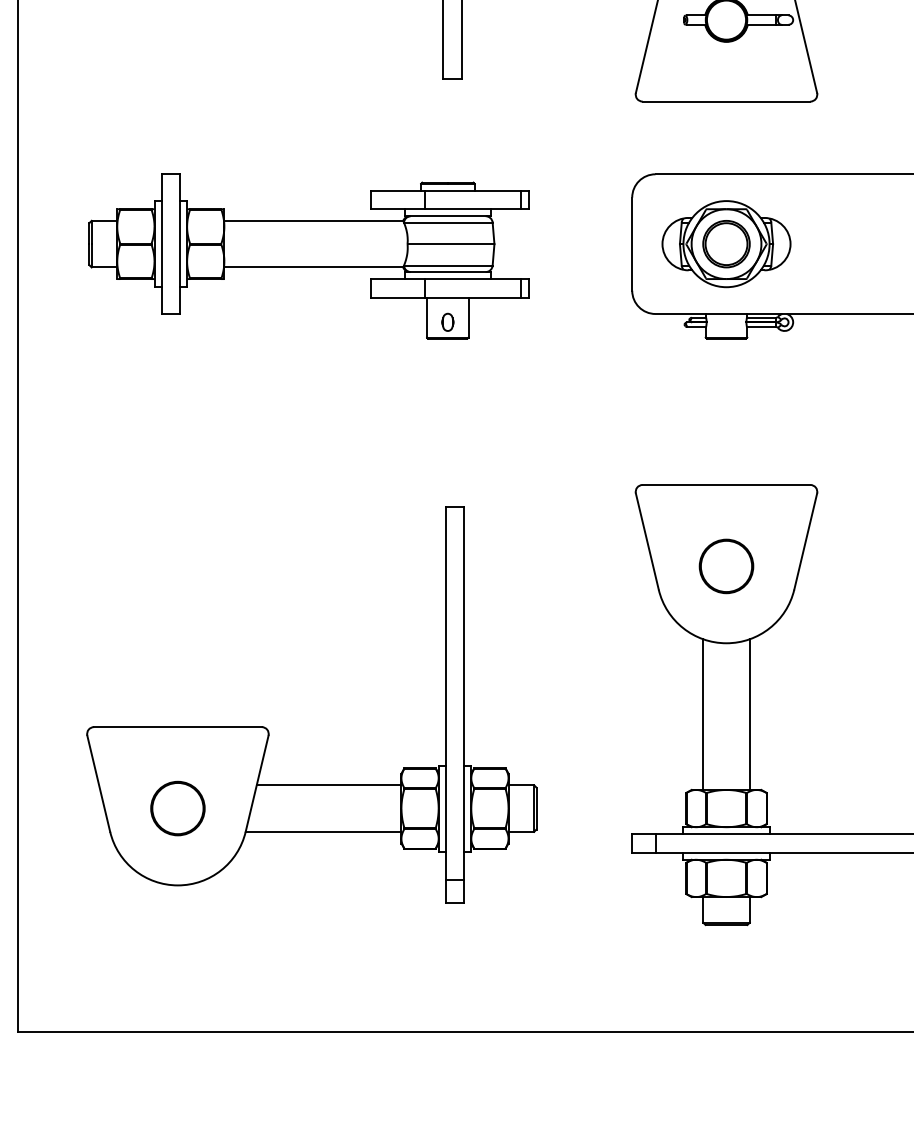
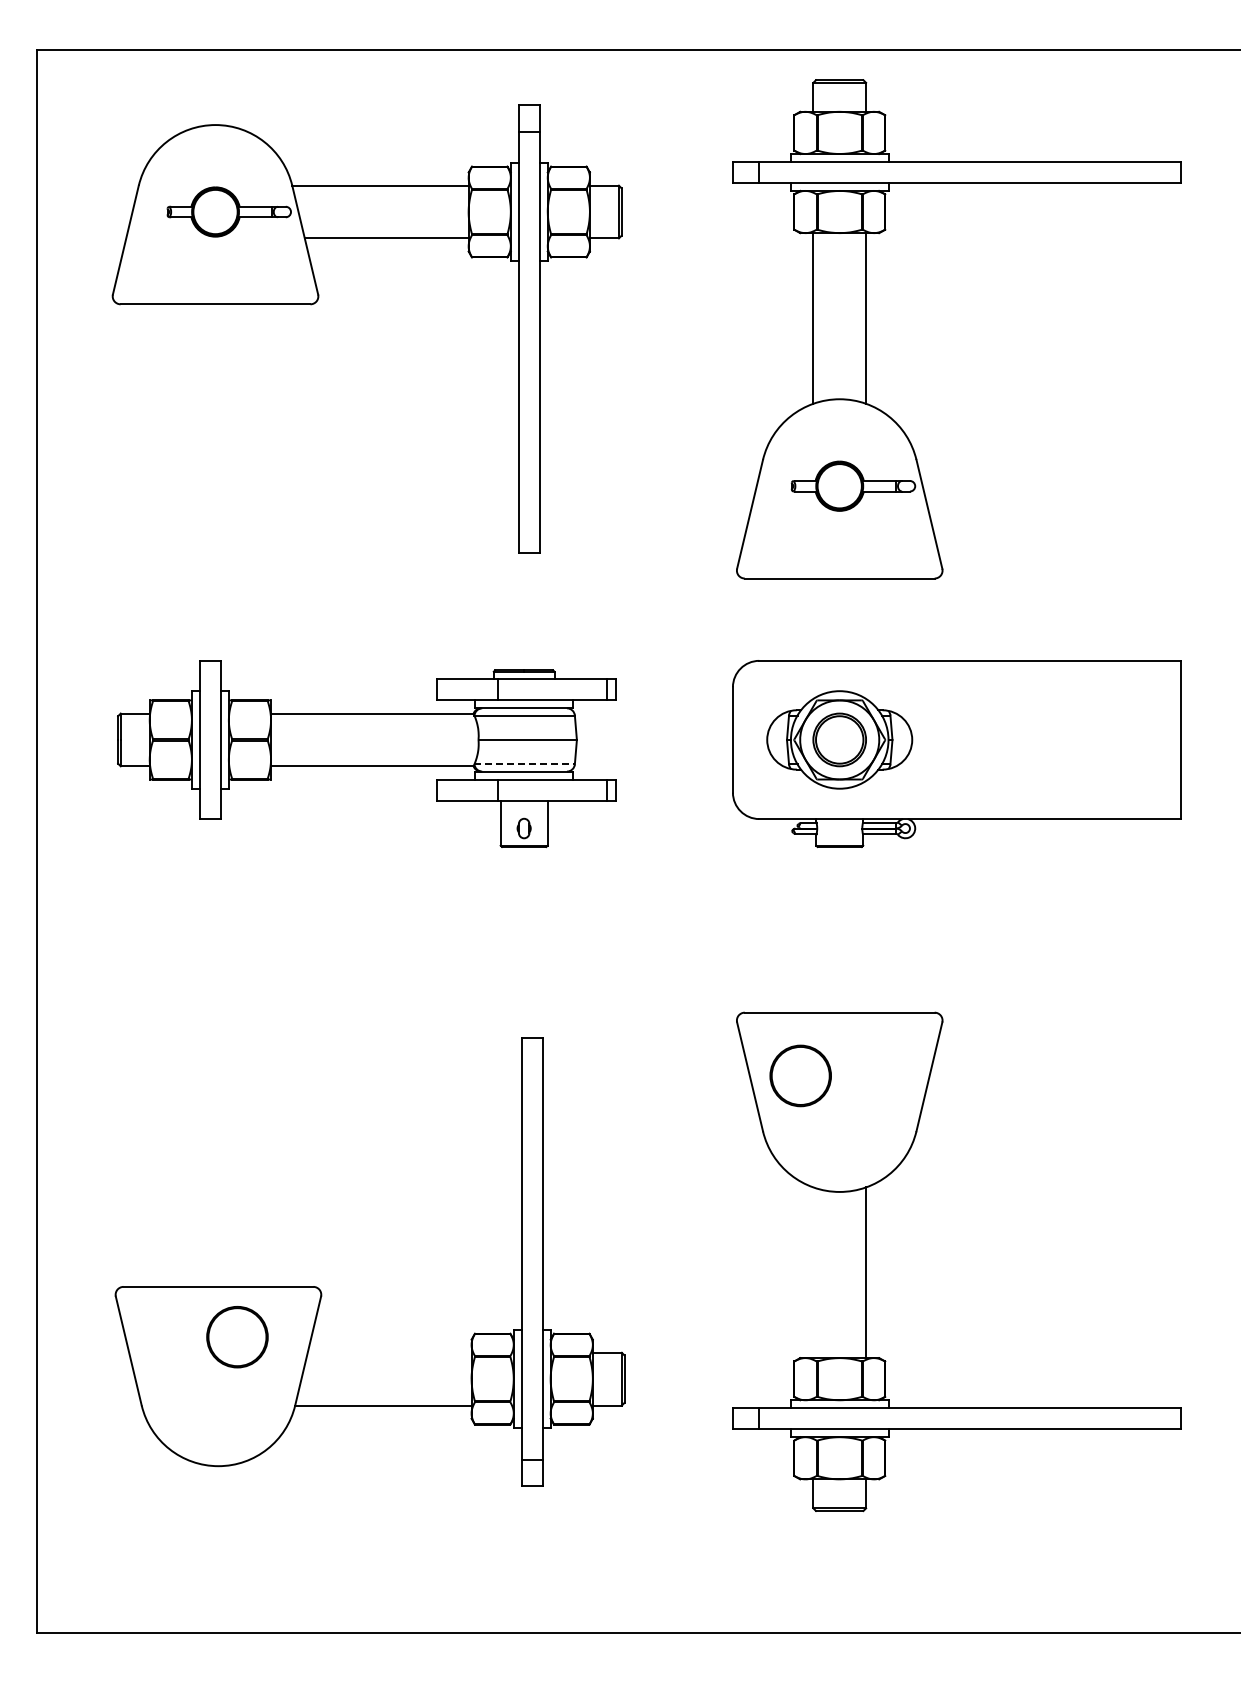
line: (449, 265) -> (525, 764), solid -> dashed
part: (726, 566) -> (800, 1075), moved
line: (703, 714) -> (813, 1272), removed
line: (328, 785) -> (389, 1352), removed
circle: (177, 808) -> (237, 1337), moved

